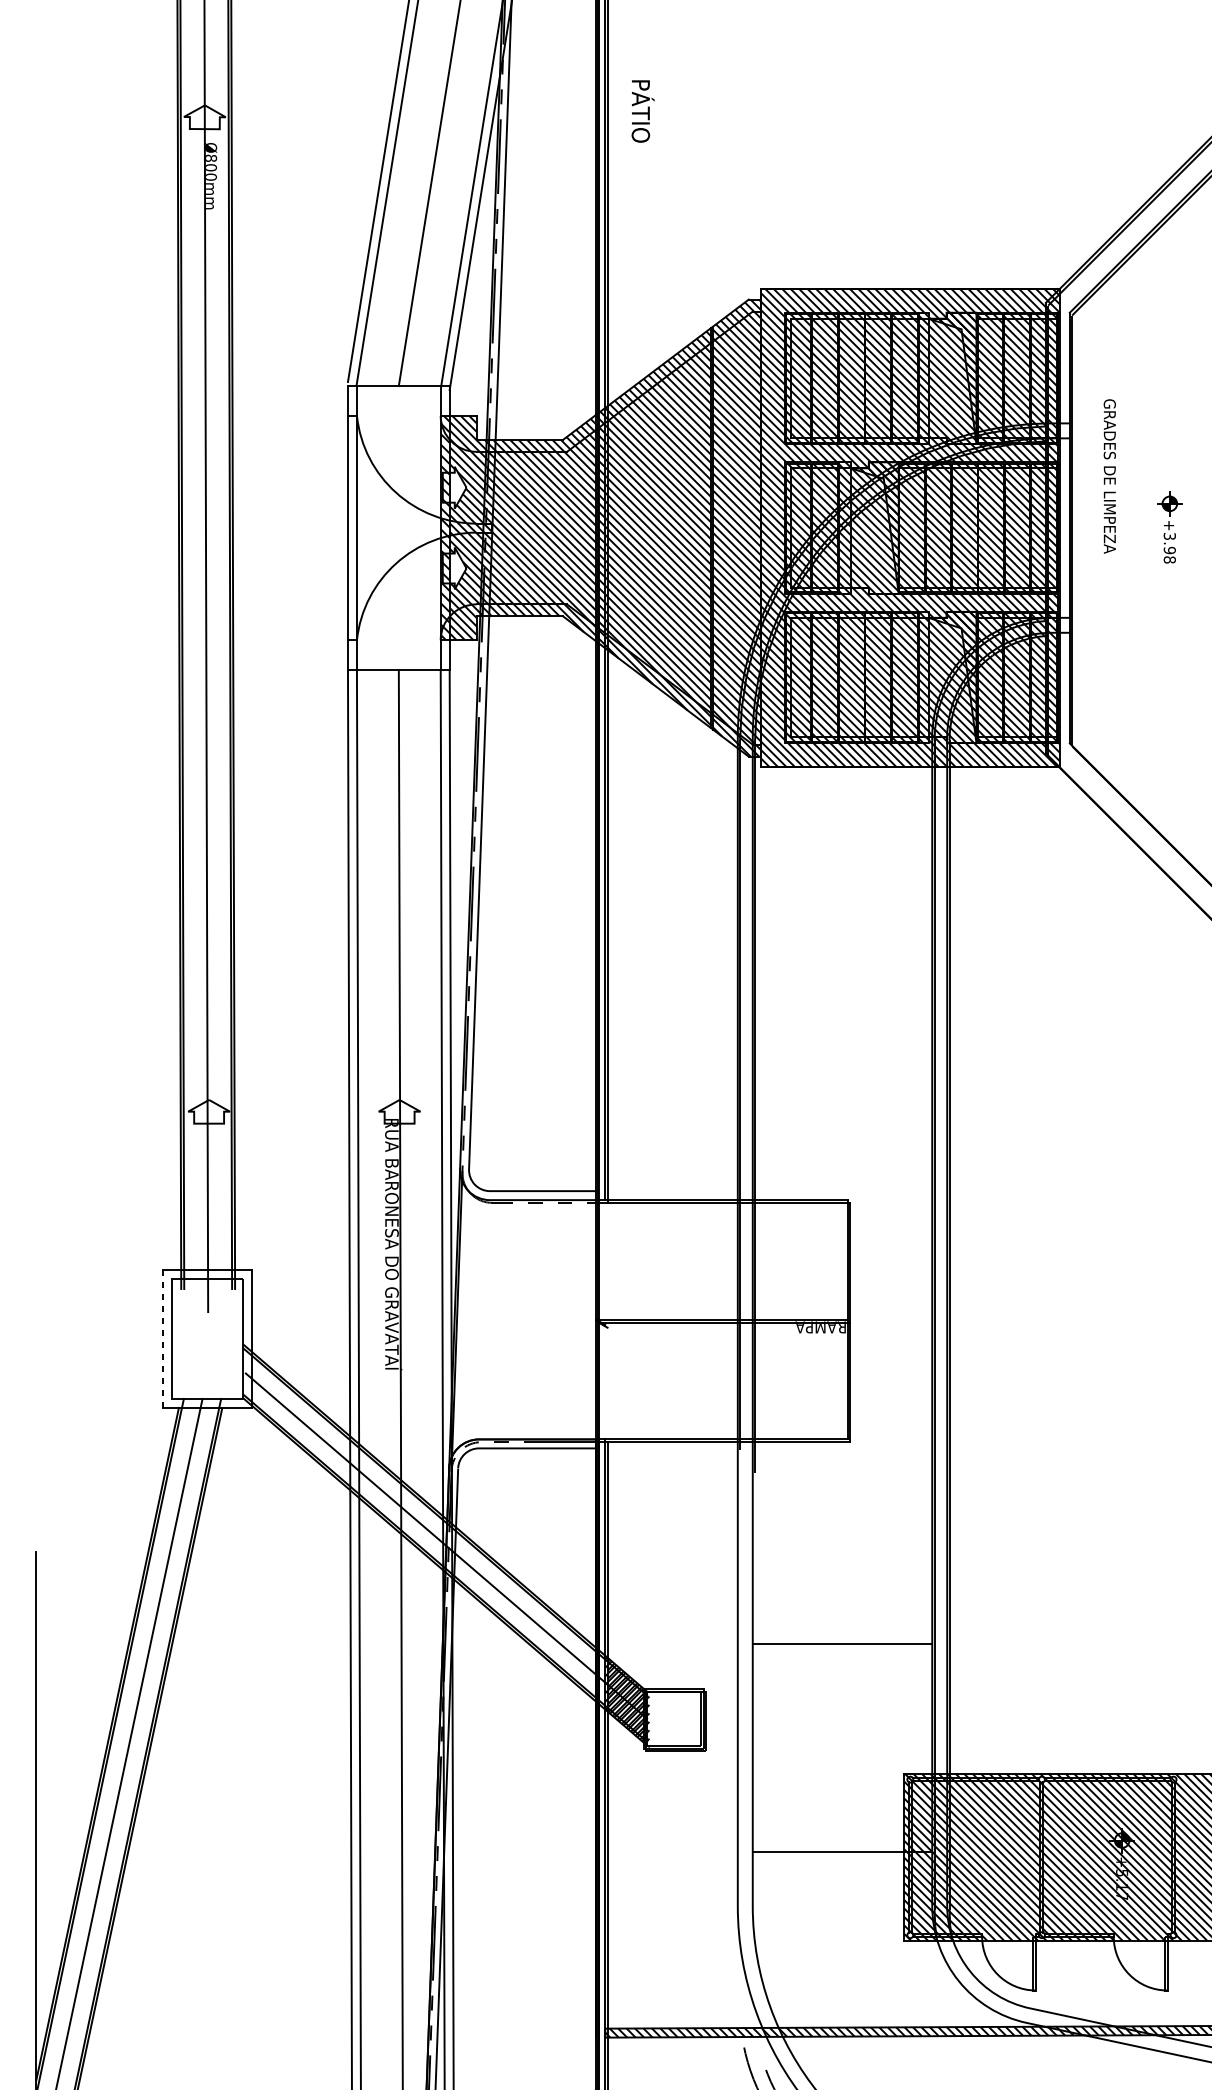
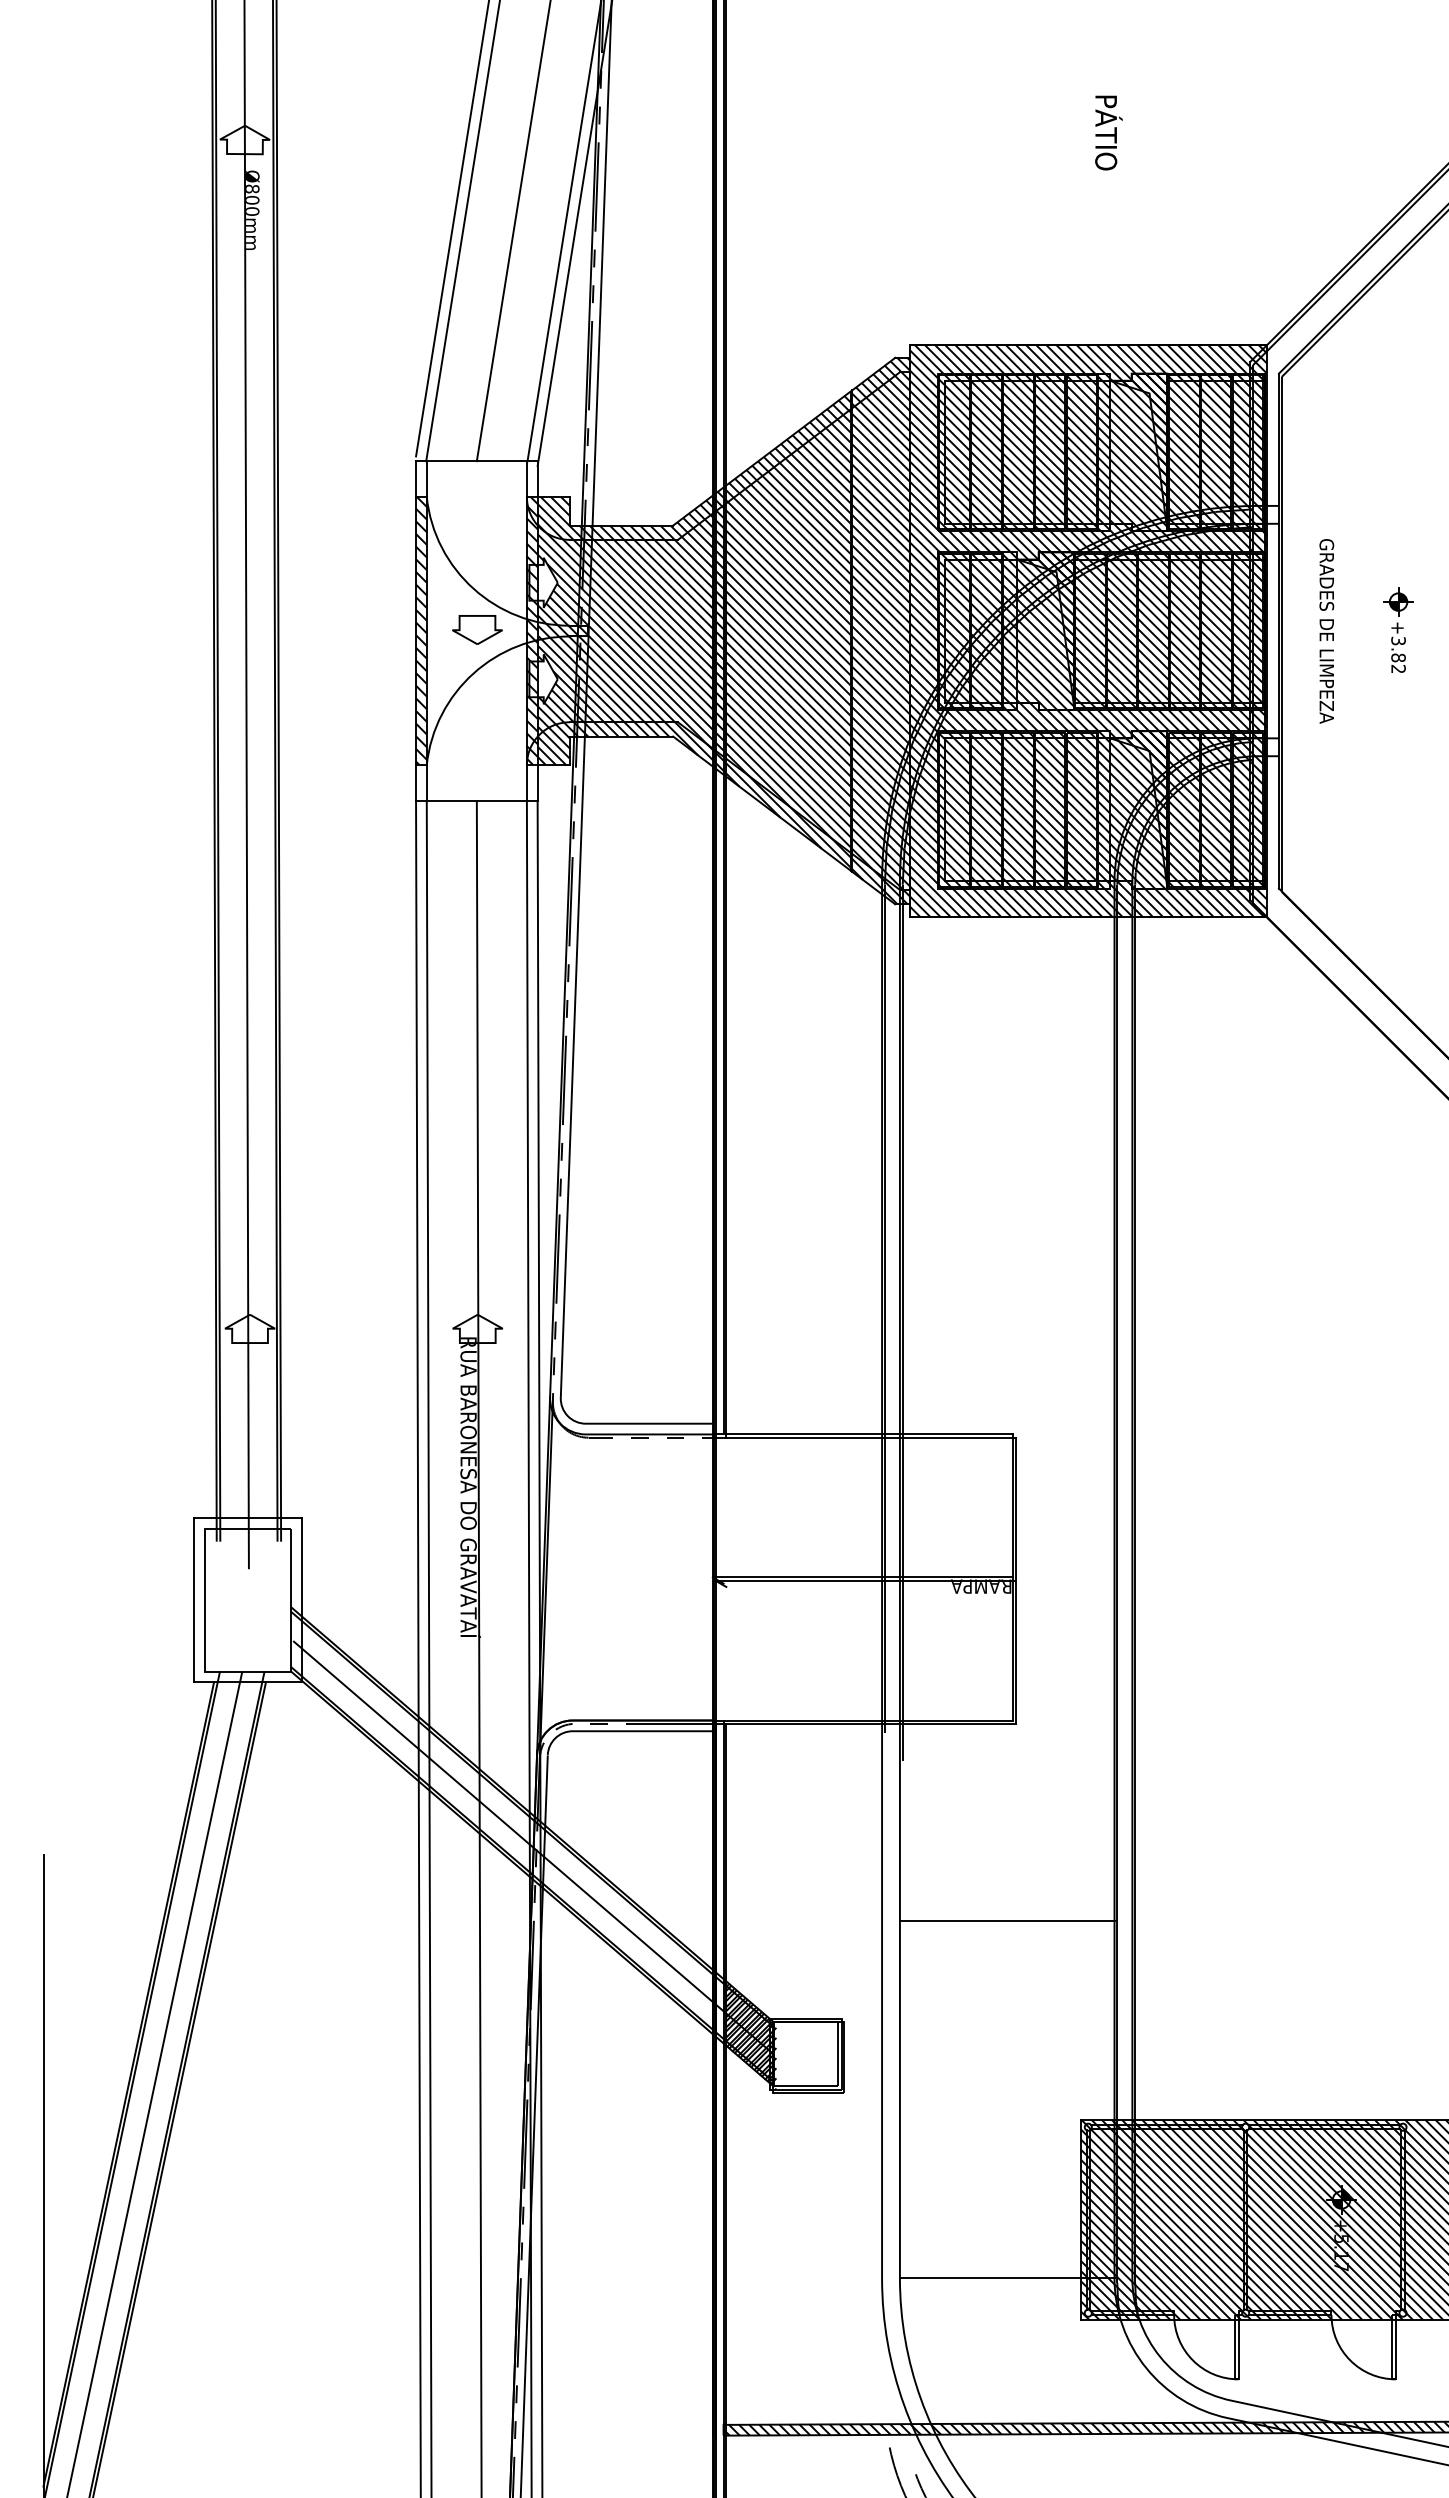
text: (642, 111) -> (1108, 132), moved
text: (1109, 476) -> (1326, 631), moved
part: (399, 526) -> (477, 629), added
hatch: (352, 527) -> (421, 630), added
text: (1169, 555) -> (1398, 663), +3.98 -> +3.82
line: (162, 1338) -> (194, 1599), dashed -> solid
line: (841, 1644) -> (1006, 1920), moved
line: (841, 1852) -> (1006, 2278), moved

